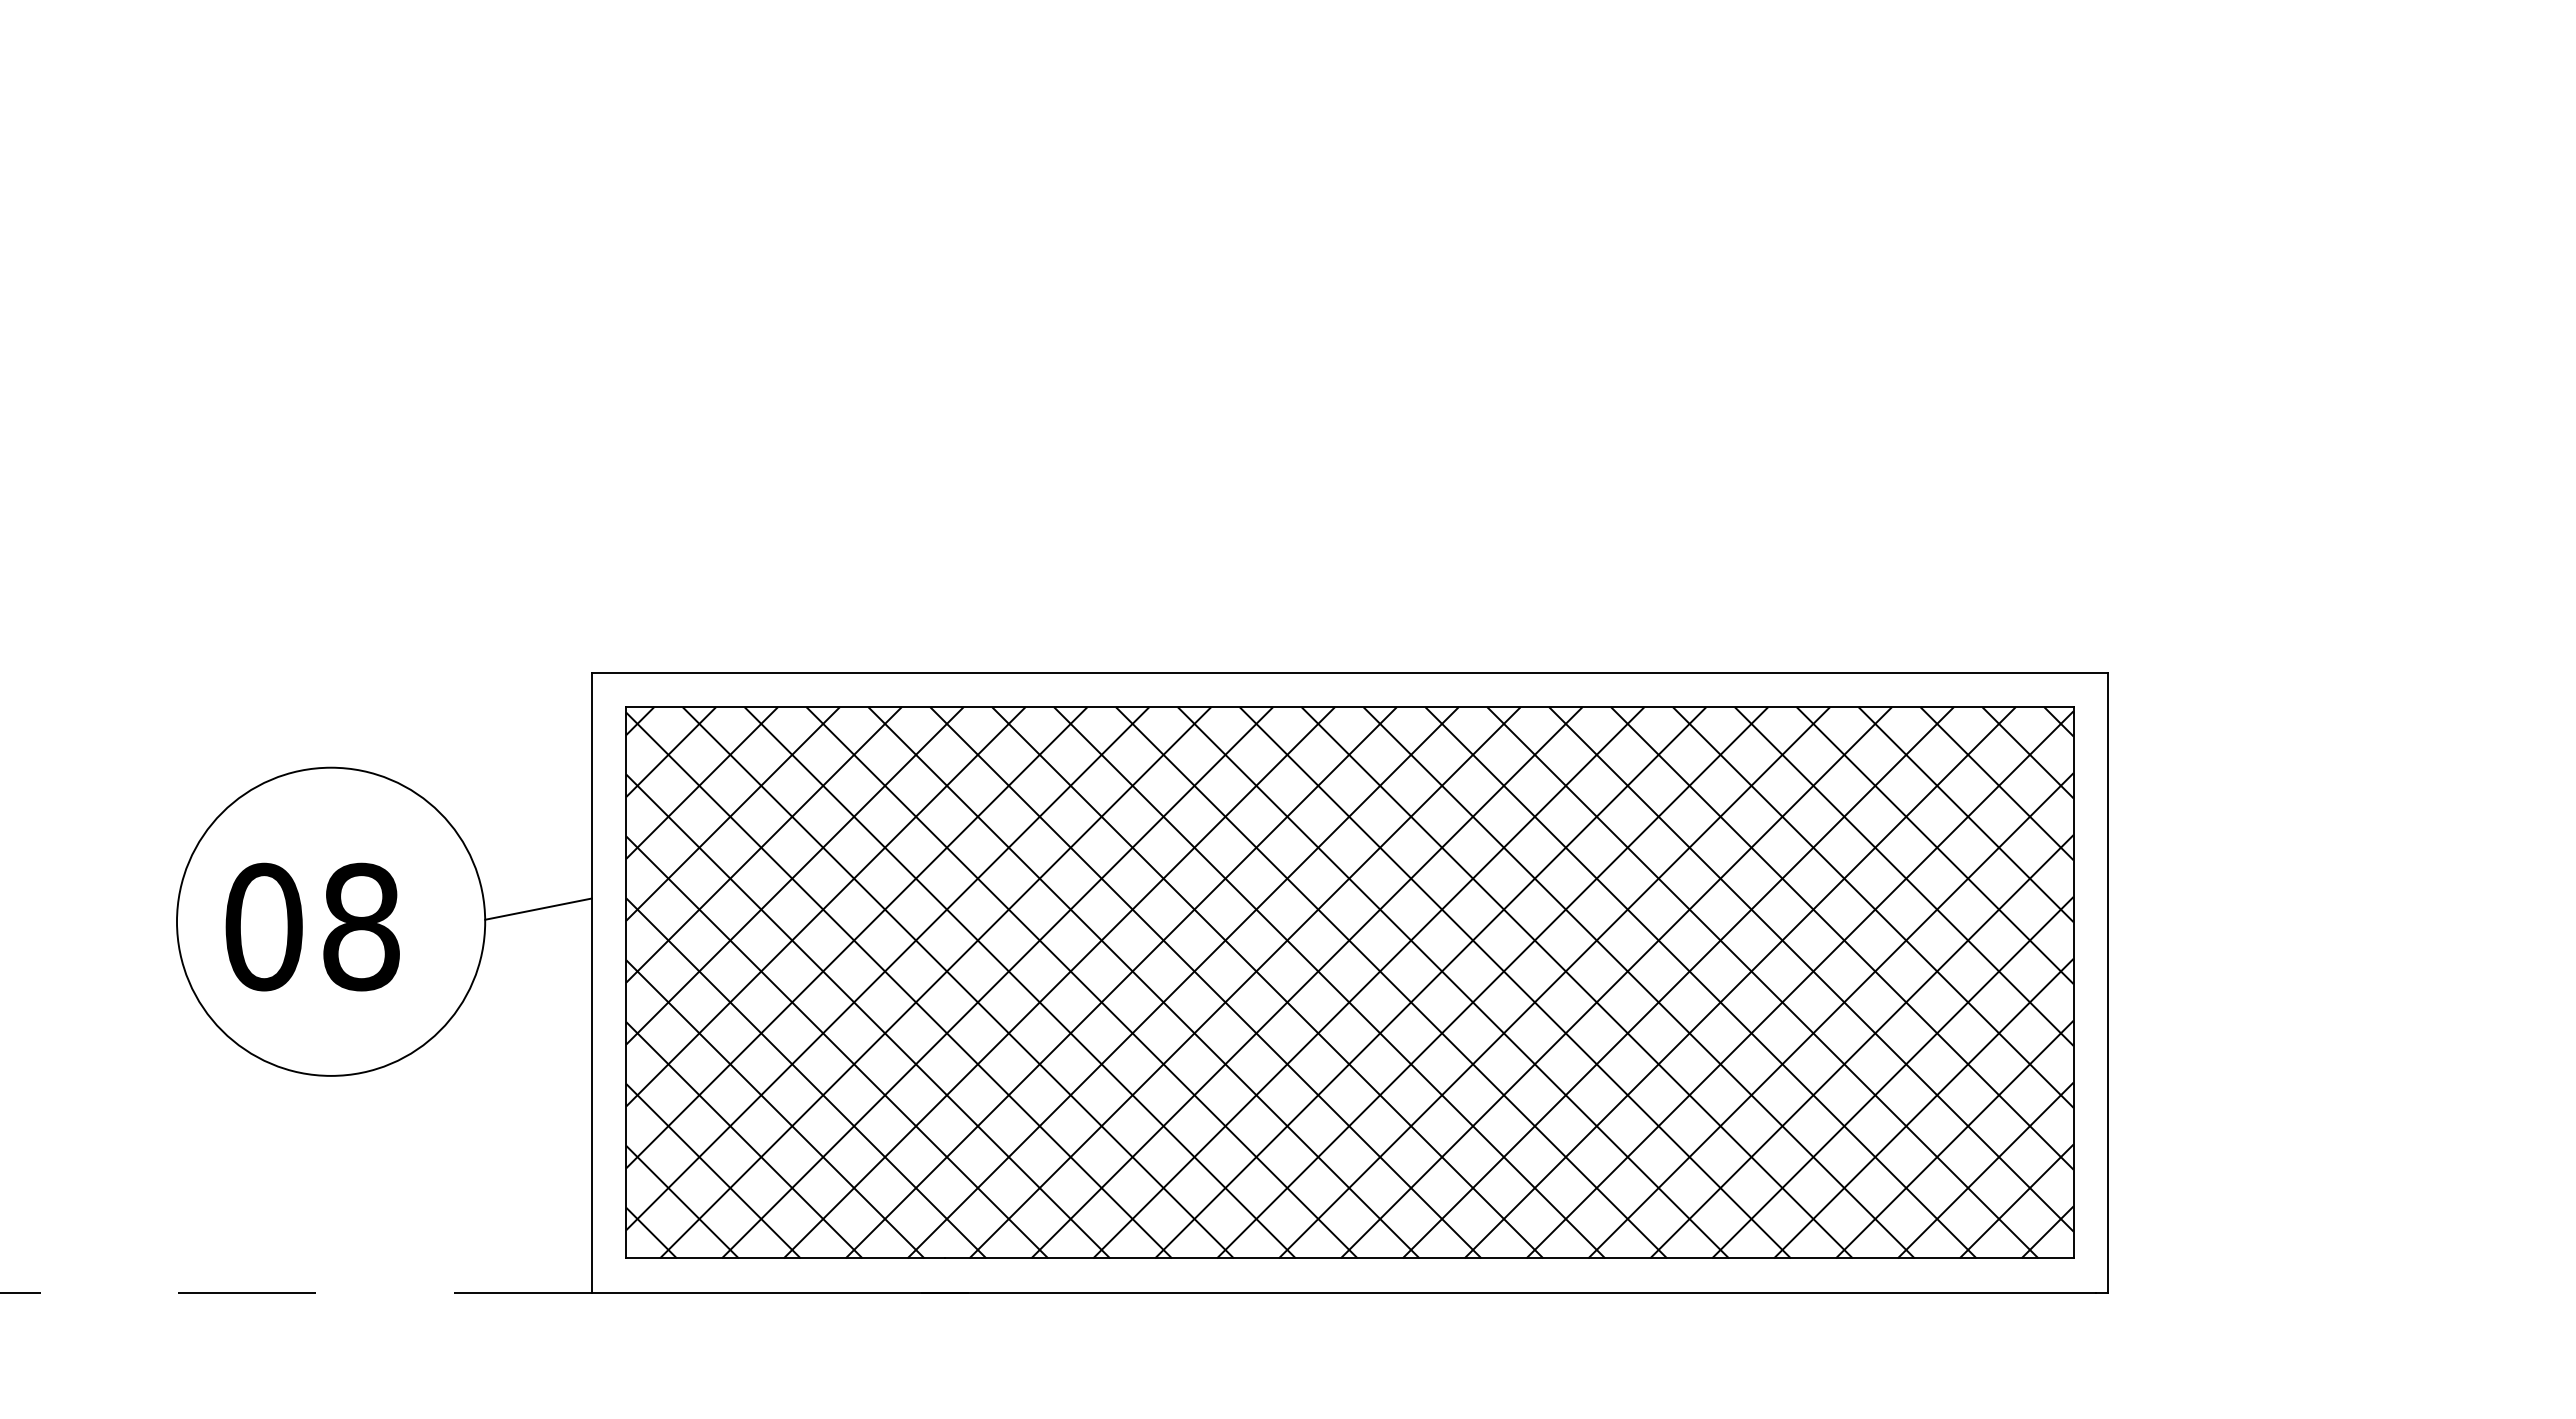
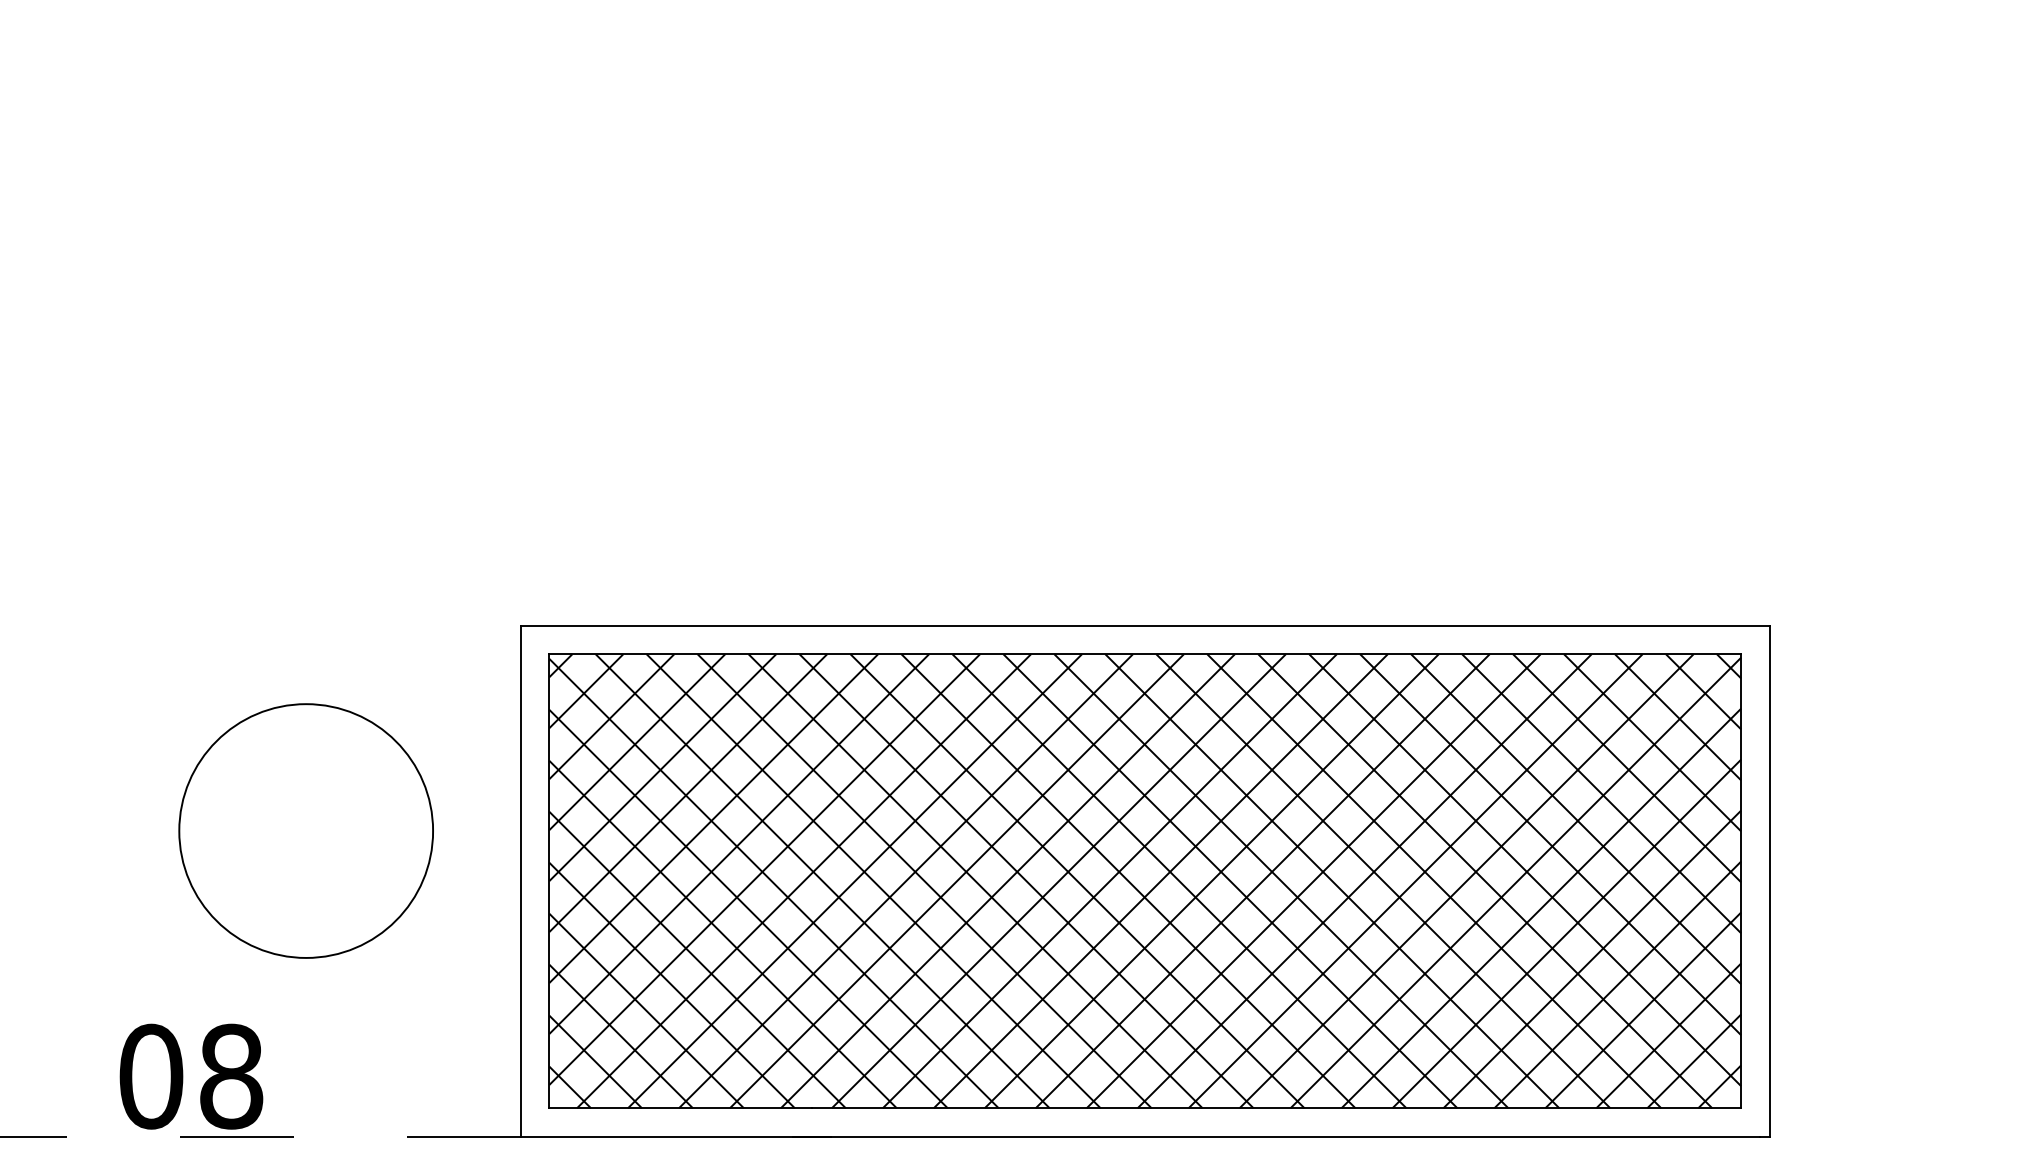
line: (538, 908) -> (476, 820), removed
text: (312, 926) -> (191, 1076), moved

